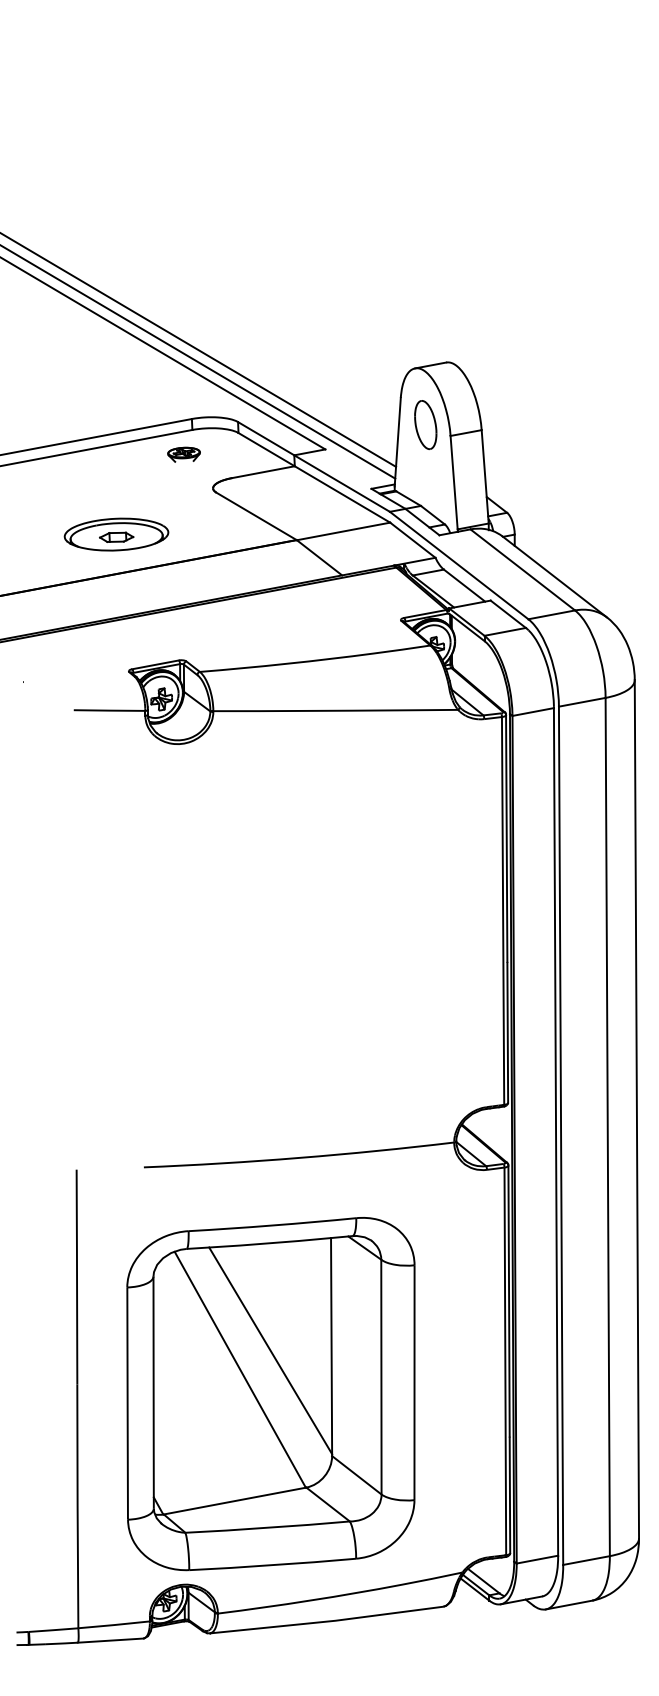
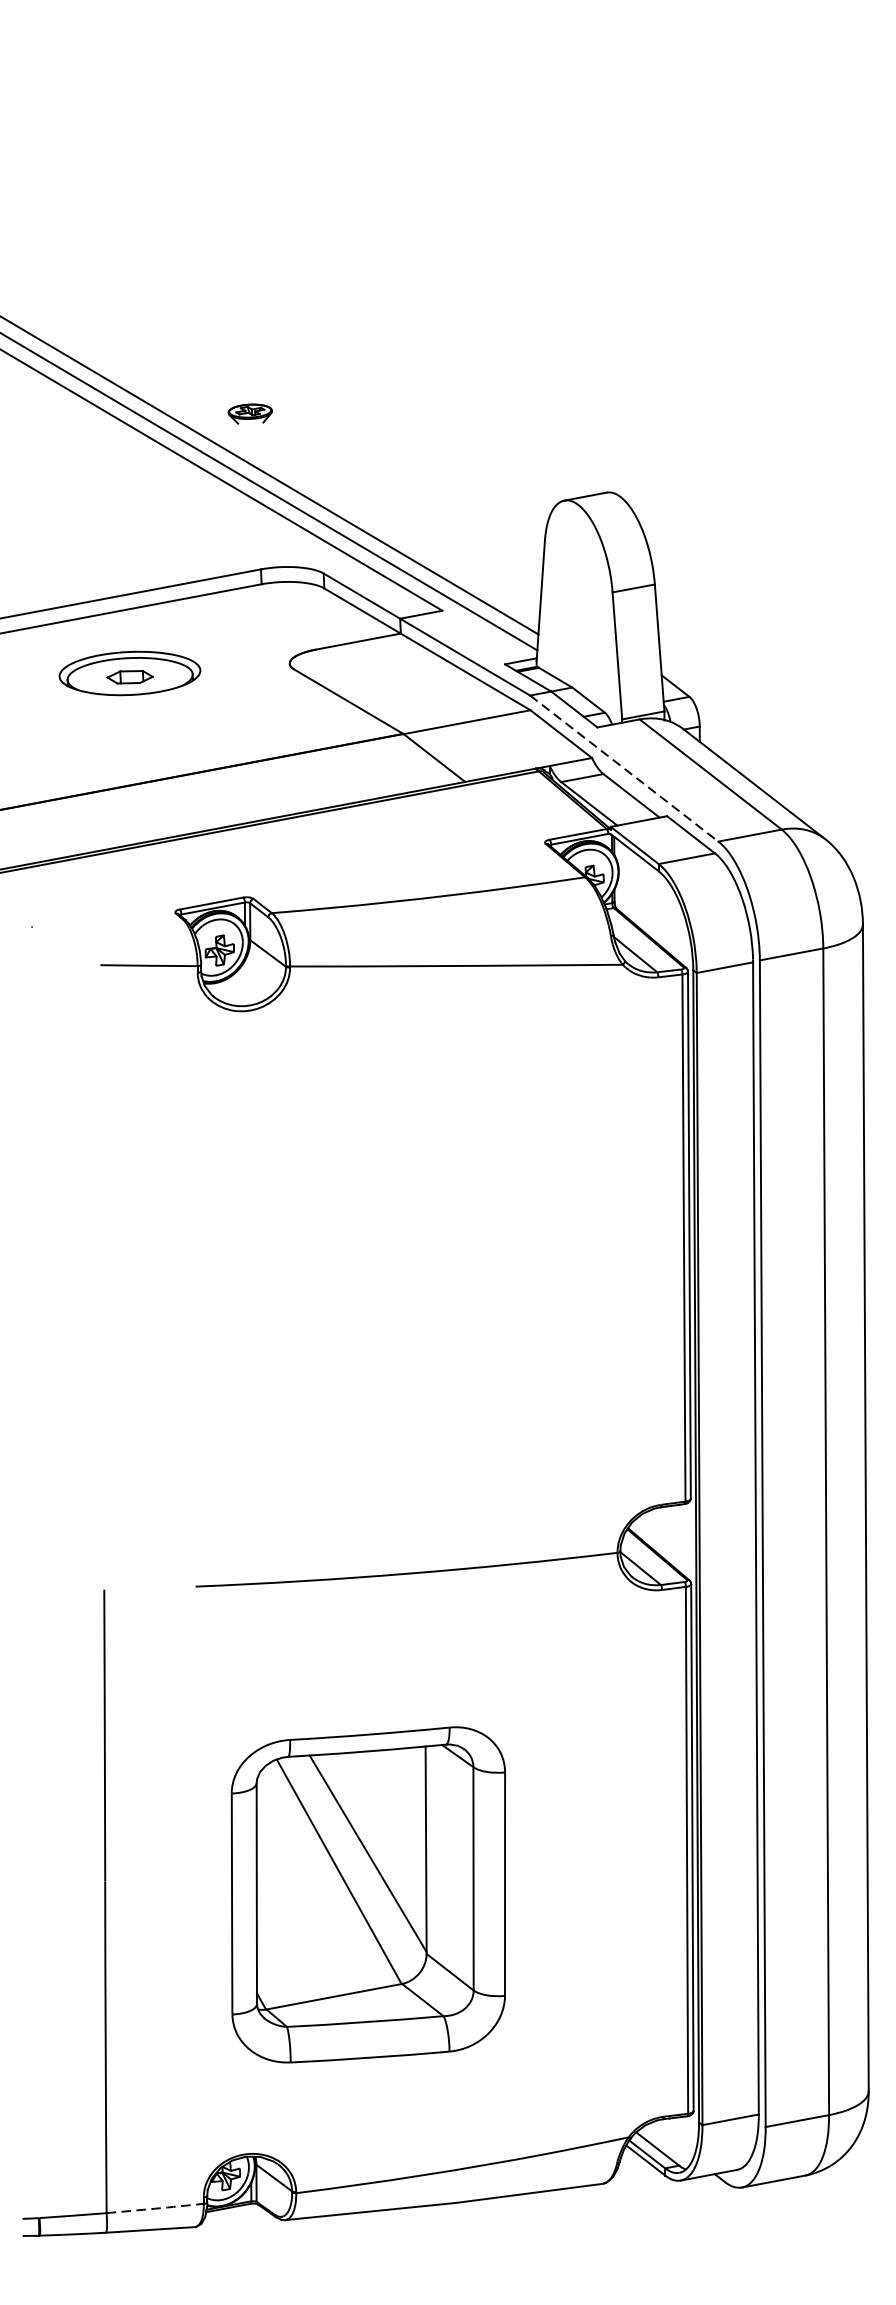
part: (425, 425) -> (578, 578), removed
part: (183, 454) -> (249, 413), moved
part: (116, 534) -> (129, 673), moved
line: (459, 565) -> (624, 768), solid -> dashed
part: (270, 1394) -> (367, 1895), size x0.7
arc: (114, 1625) -> (155, 2209), solid -> dashed

